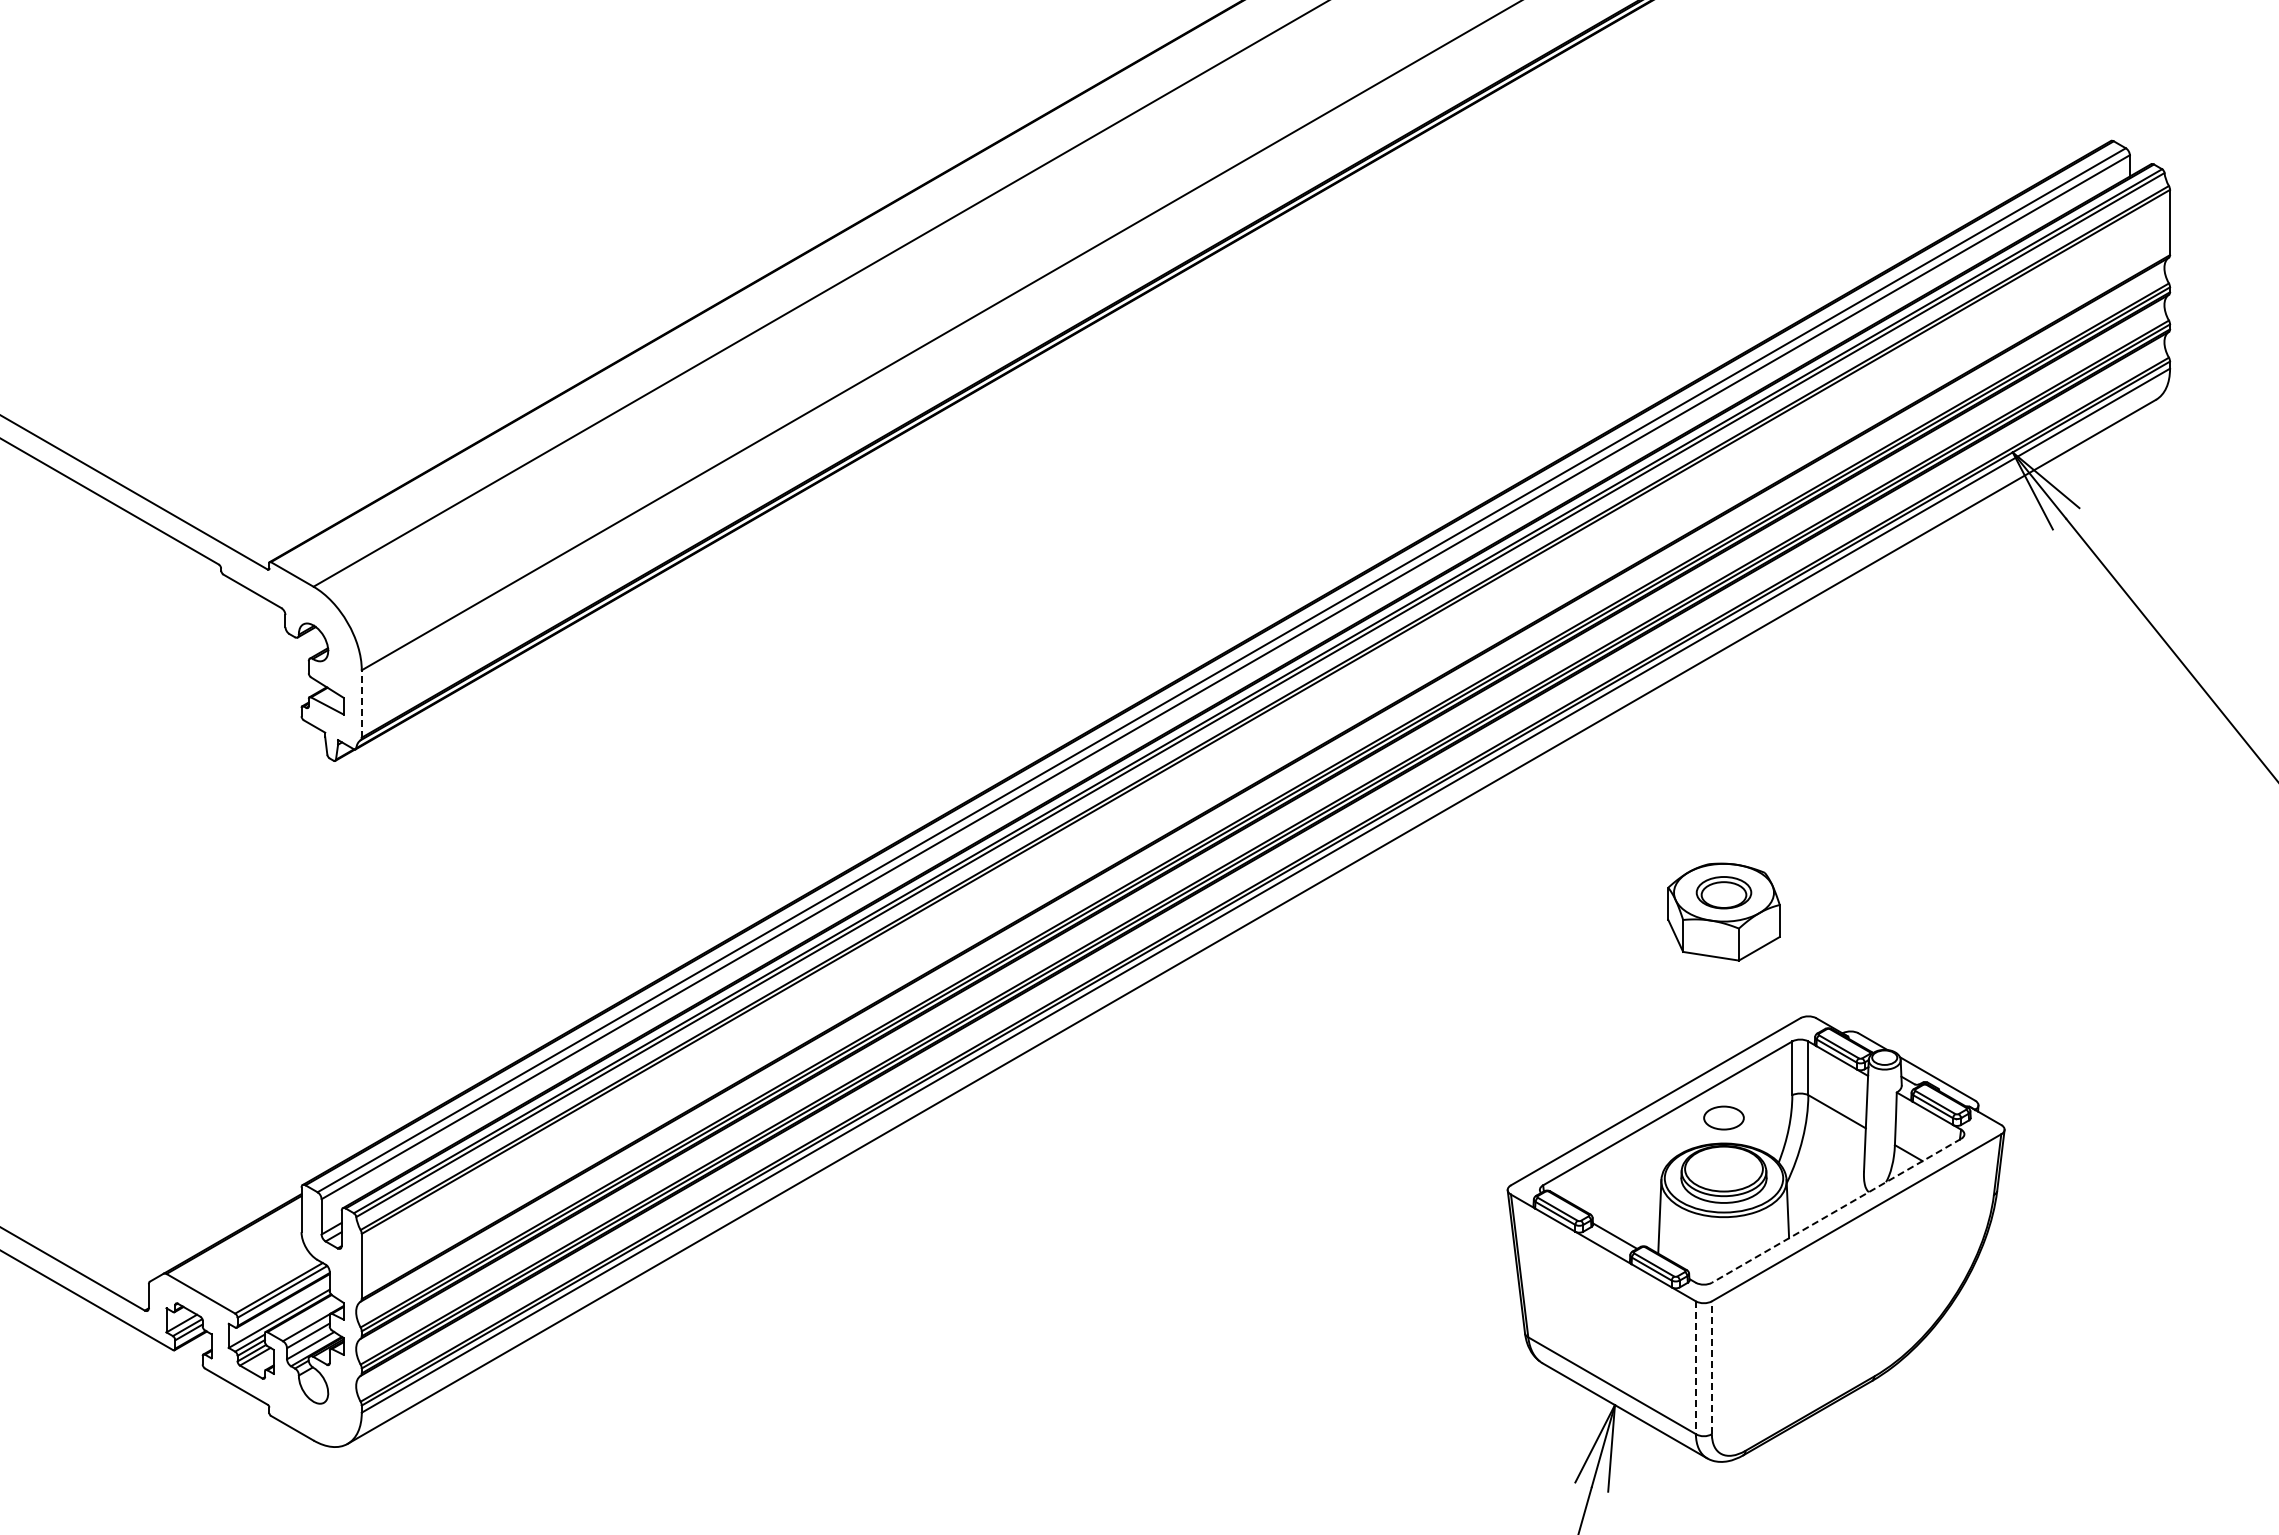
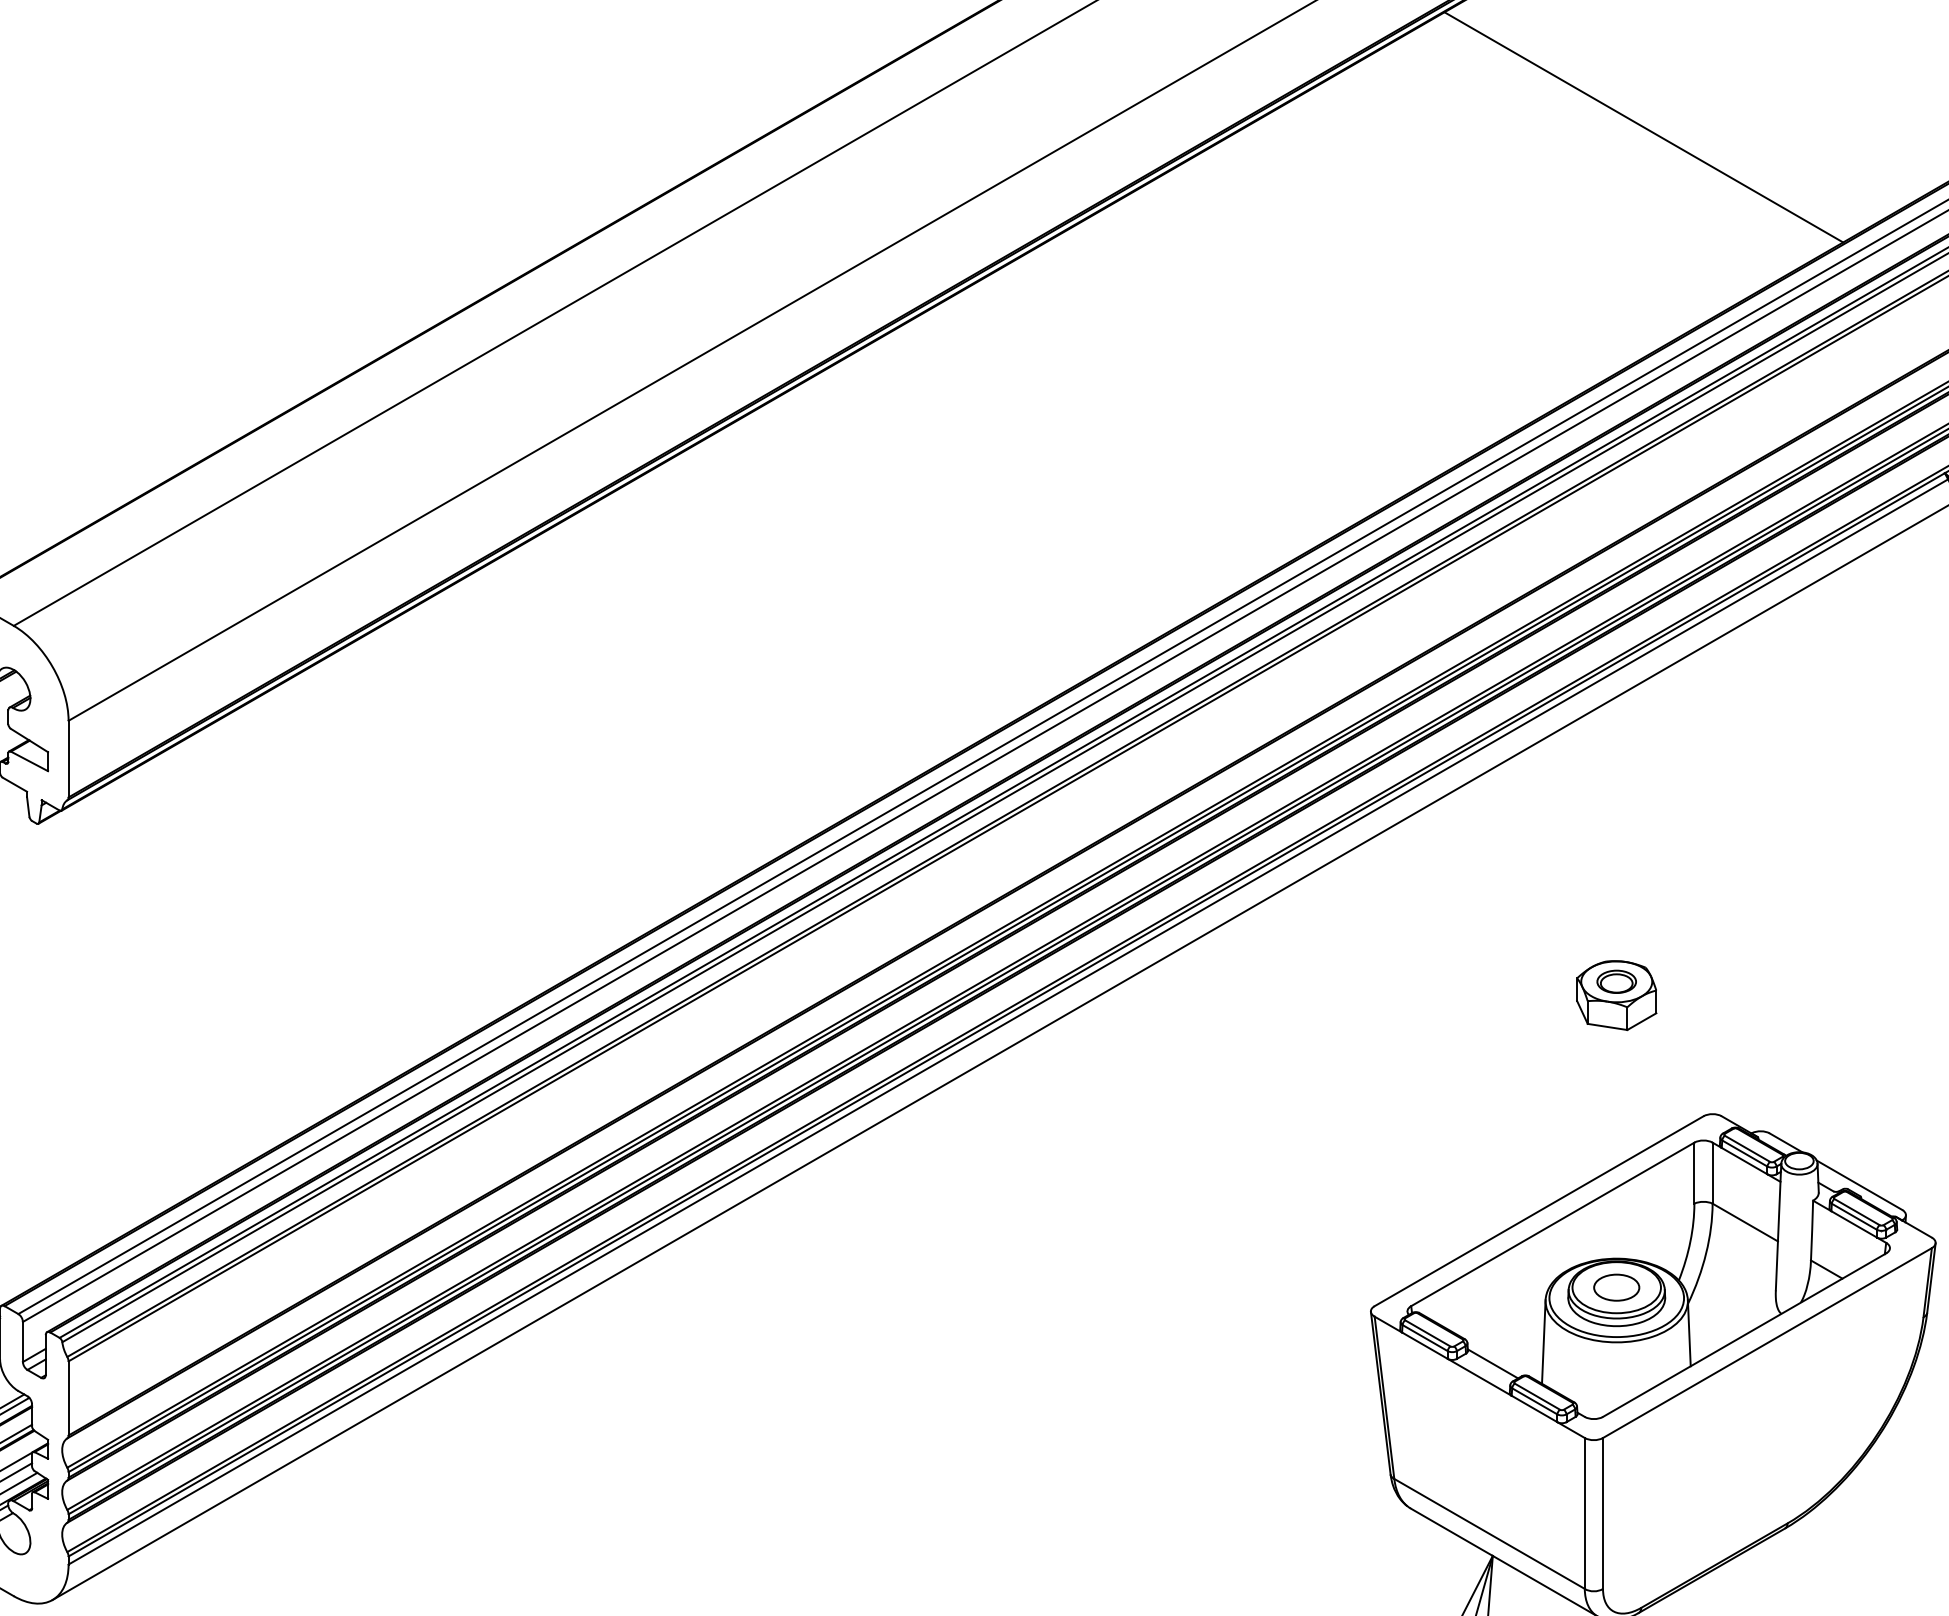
line: (1747, 147) -> (1643, 126), added
line: (361, 703) -> (68, 758), dashed -> solid
part: (1723, 911) -> (1616, 994), size x0.62
part: (1723, 1117) -> (1616, 1287), moved
line: (1836, 1210) -> (1744, 1334), dashed -> solid
line: (1711, 1367) -> (1602, 1513), dashed -> solid
line: (1695, 1368) -> (1584, 1514), dashed -> solid

